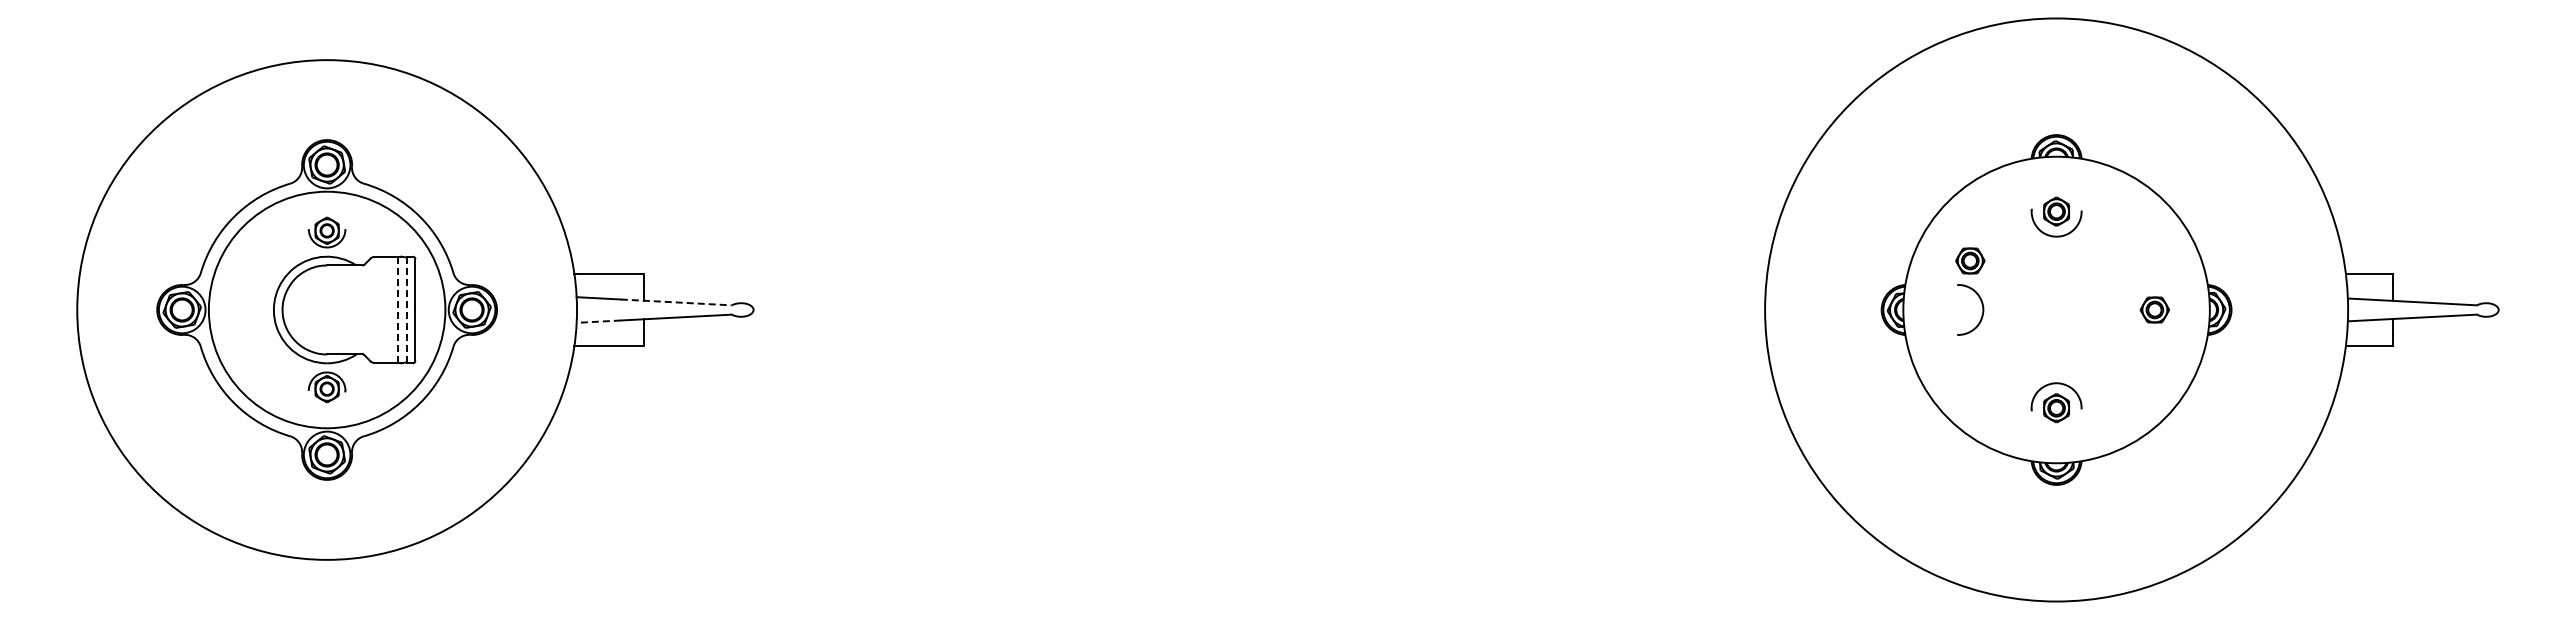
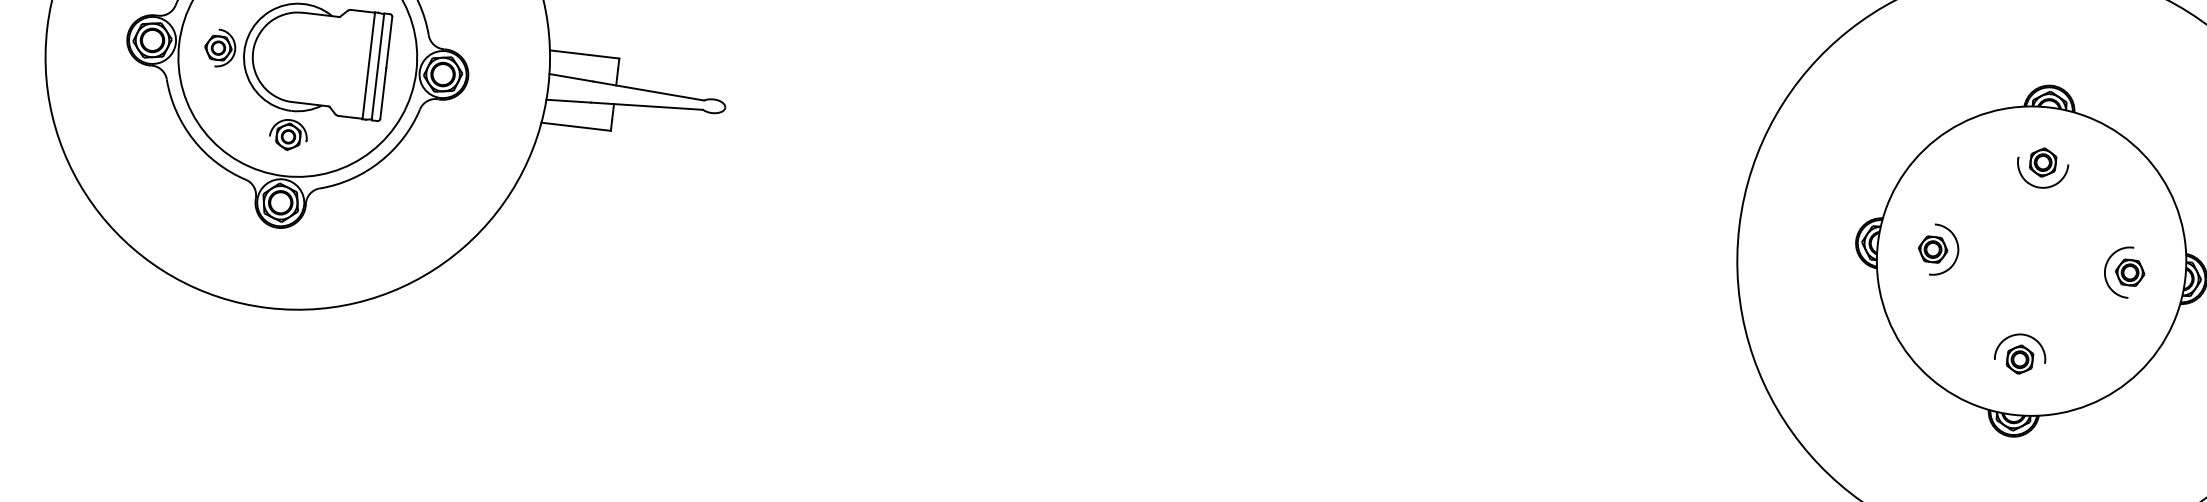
part: (1970, 260) -> (1933, 249), moved
line: (676, 302) -> (648, 91), dashed -> solid
curve: (2131, 306) -> (2107, 266), added
part: (249, 309) -> (220, 47), added
line: (397, 309) -> (368, 65), dashed -> solid
line: (407, 310) -> (378, 67), dashed -> solid
line: (598, 321) -> (568, 100), dashed -> solid

